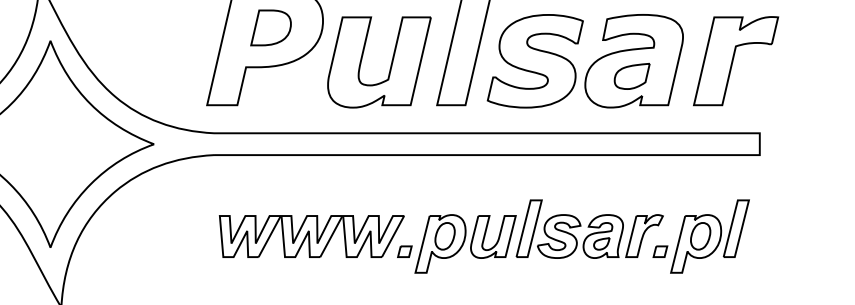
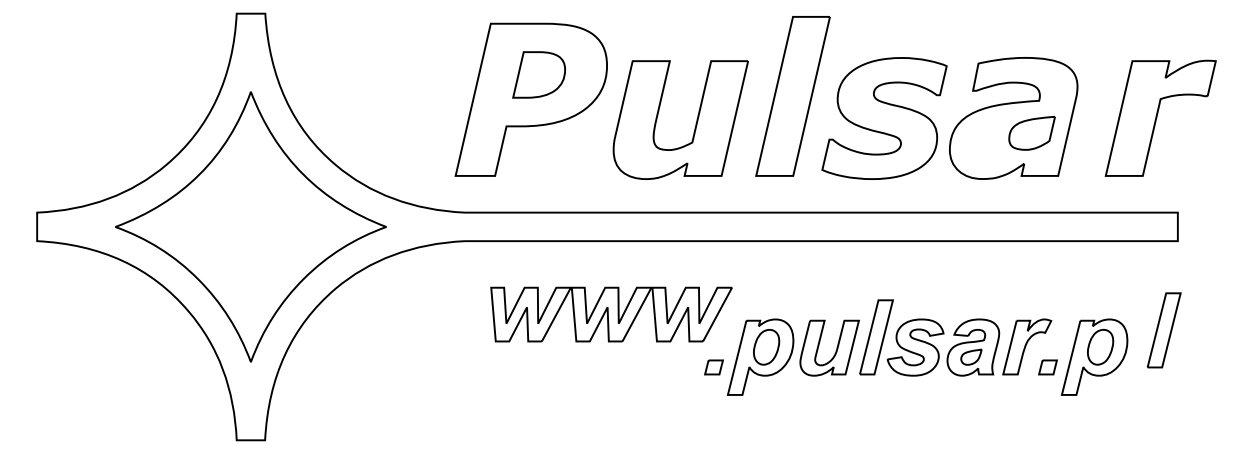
part: (735, 60) -> (1160, 117), moved
part: (631, 75) -> (1031, 132), moved
part: (736, 228) -> (1164, 330), moved
part: (311, 236) -> (611, 314), moved

